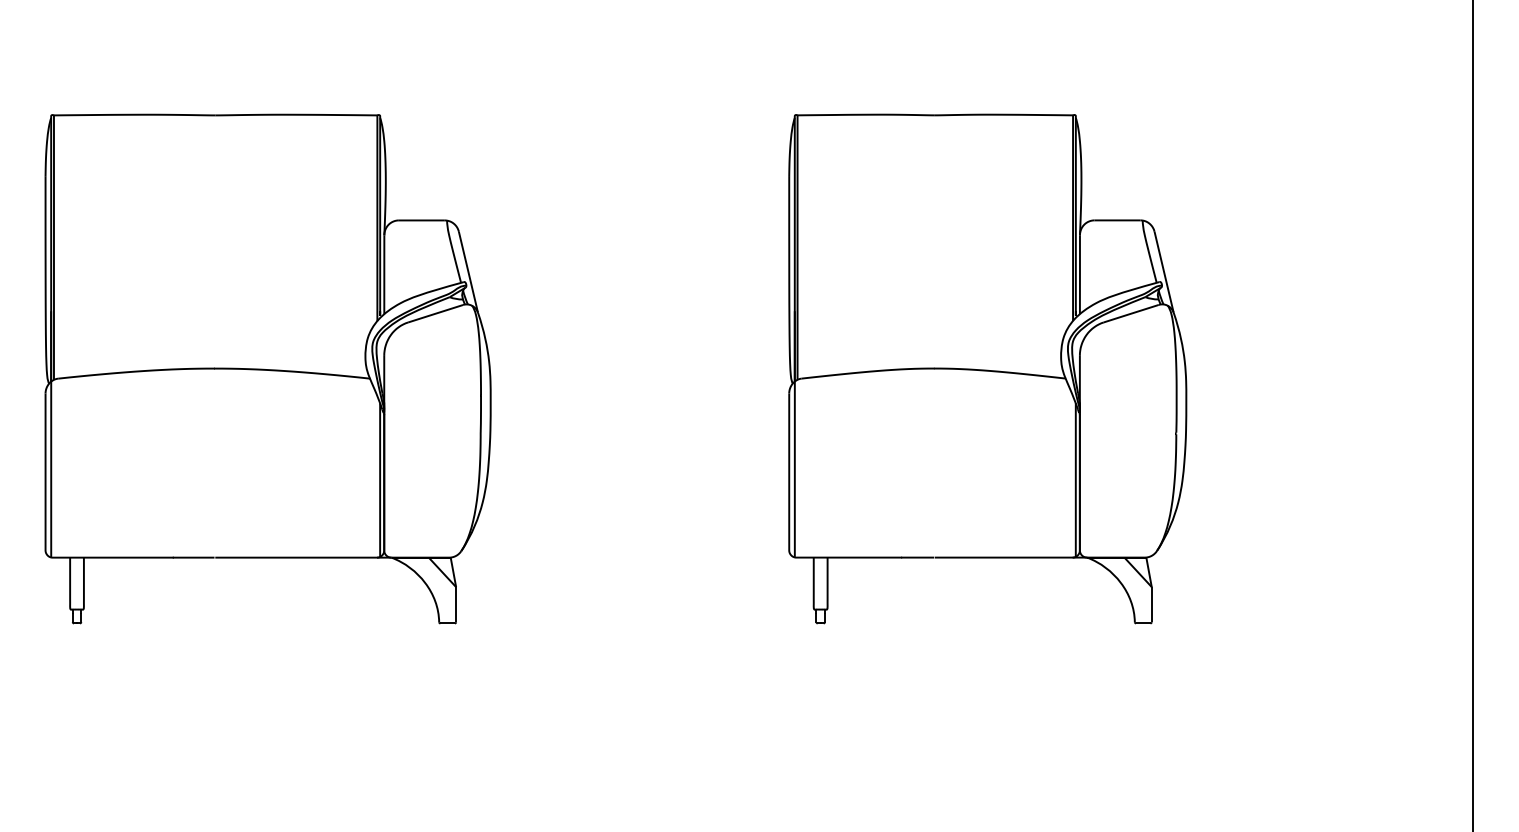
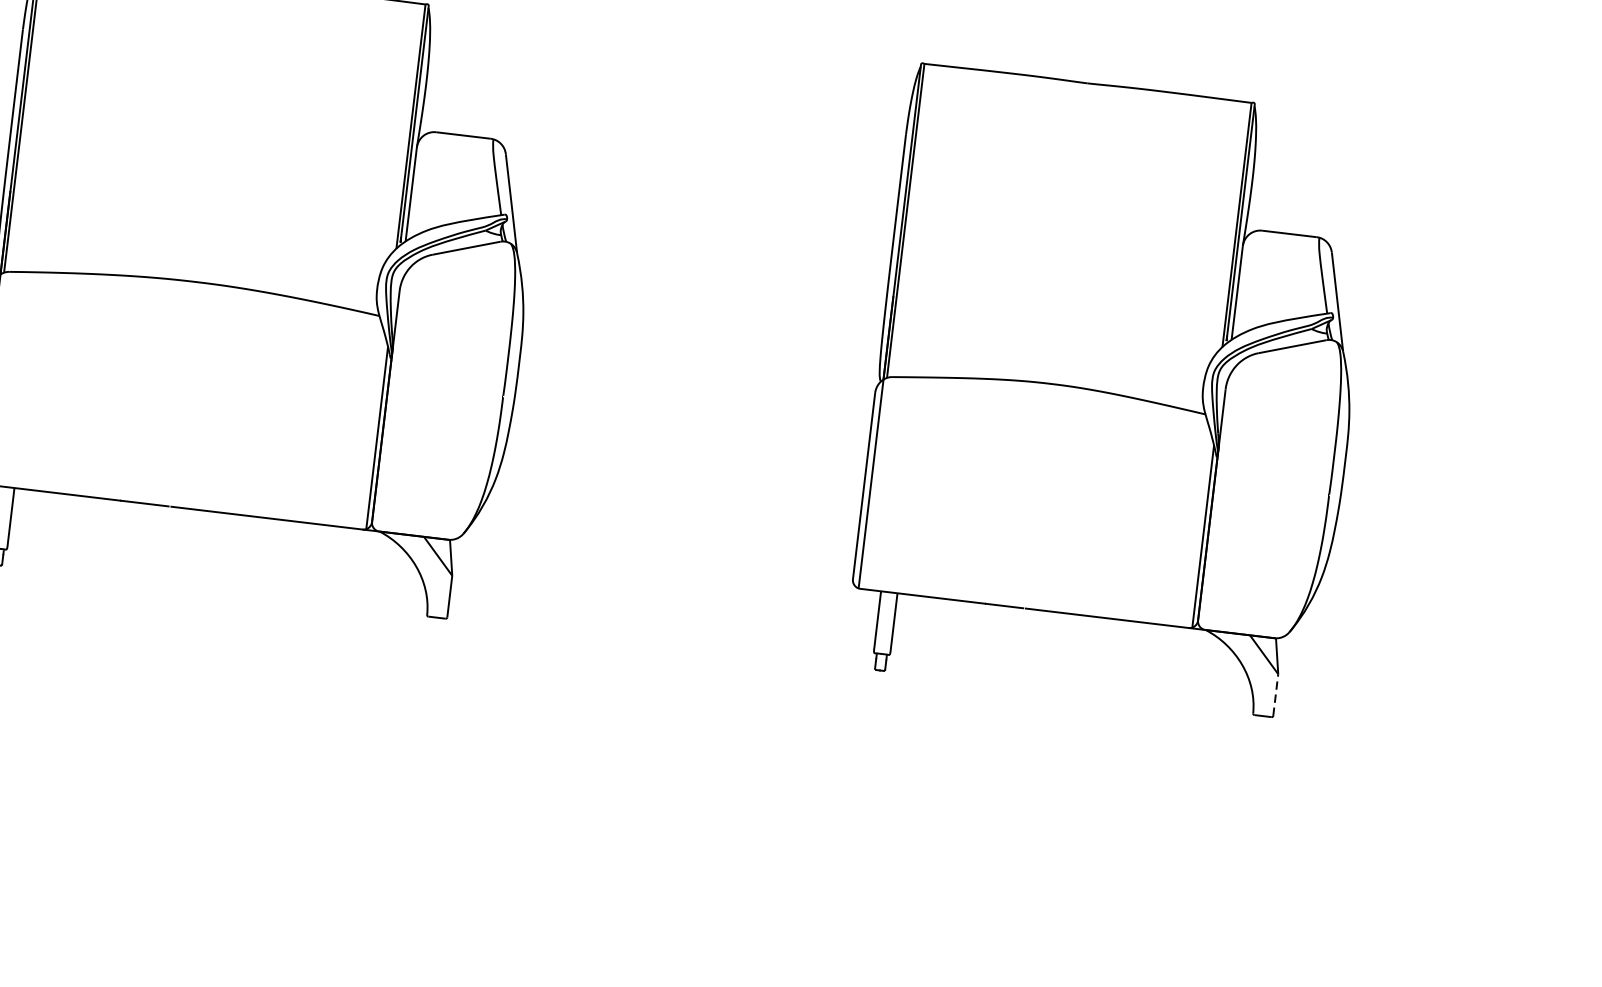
line: (1151, 604) -> (1275, 694), solid -> dashed

